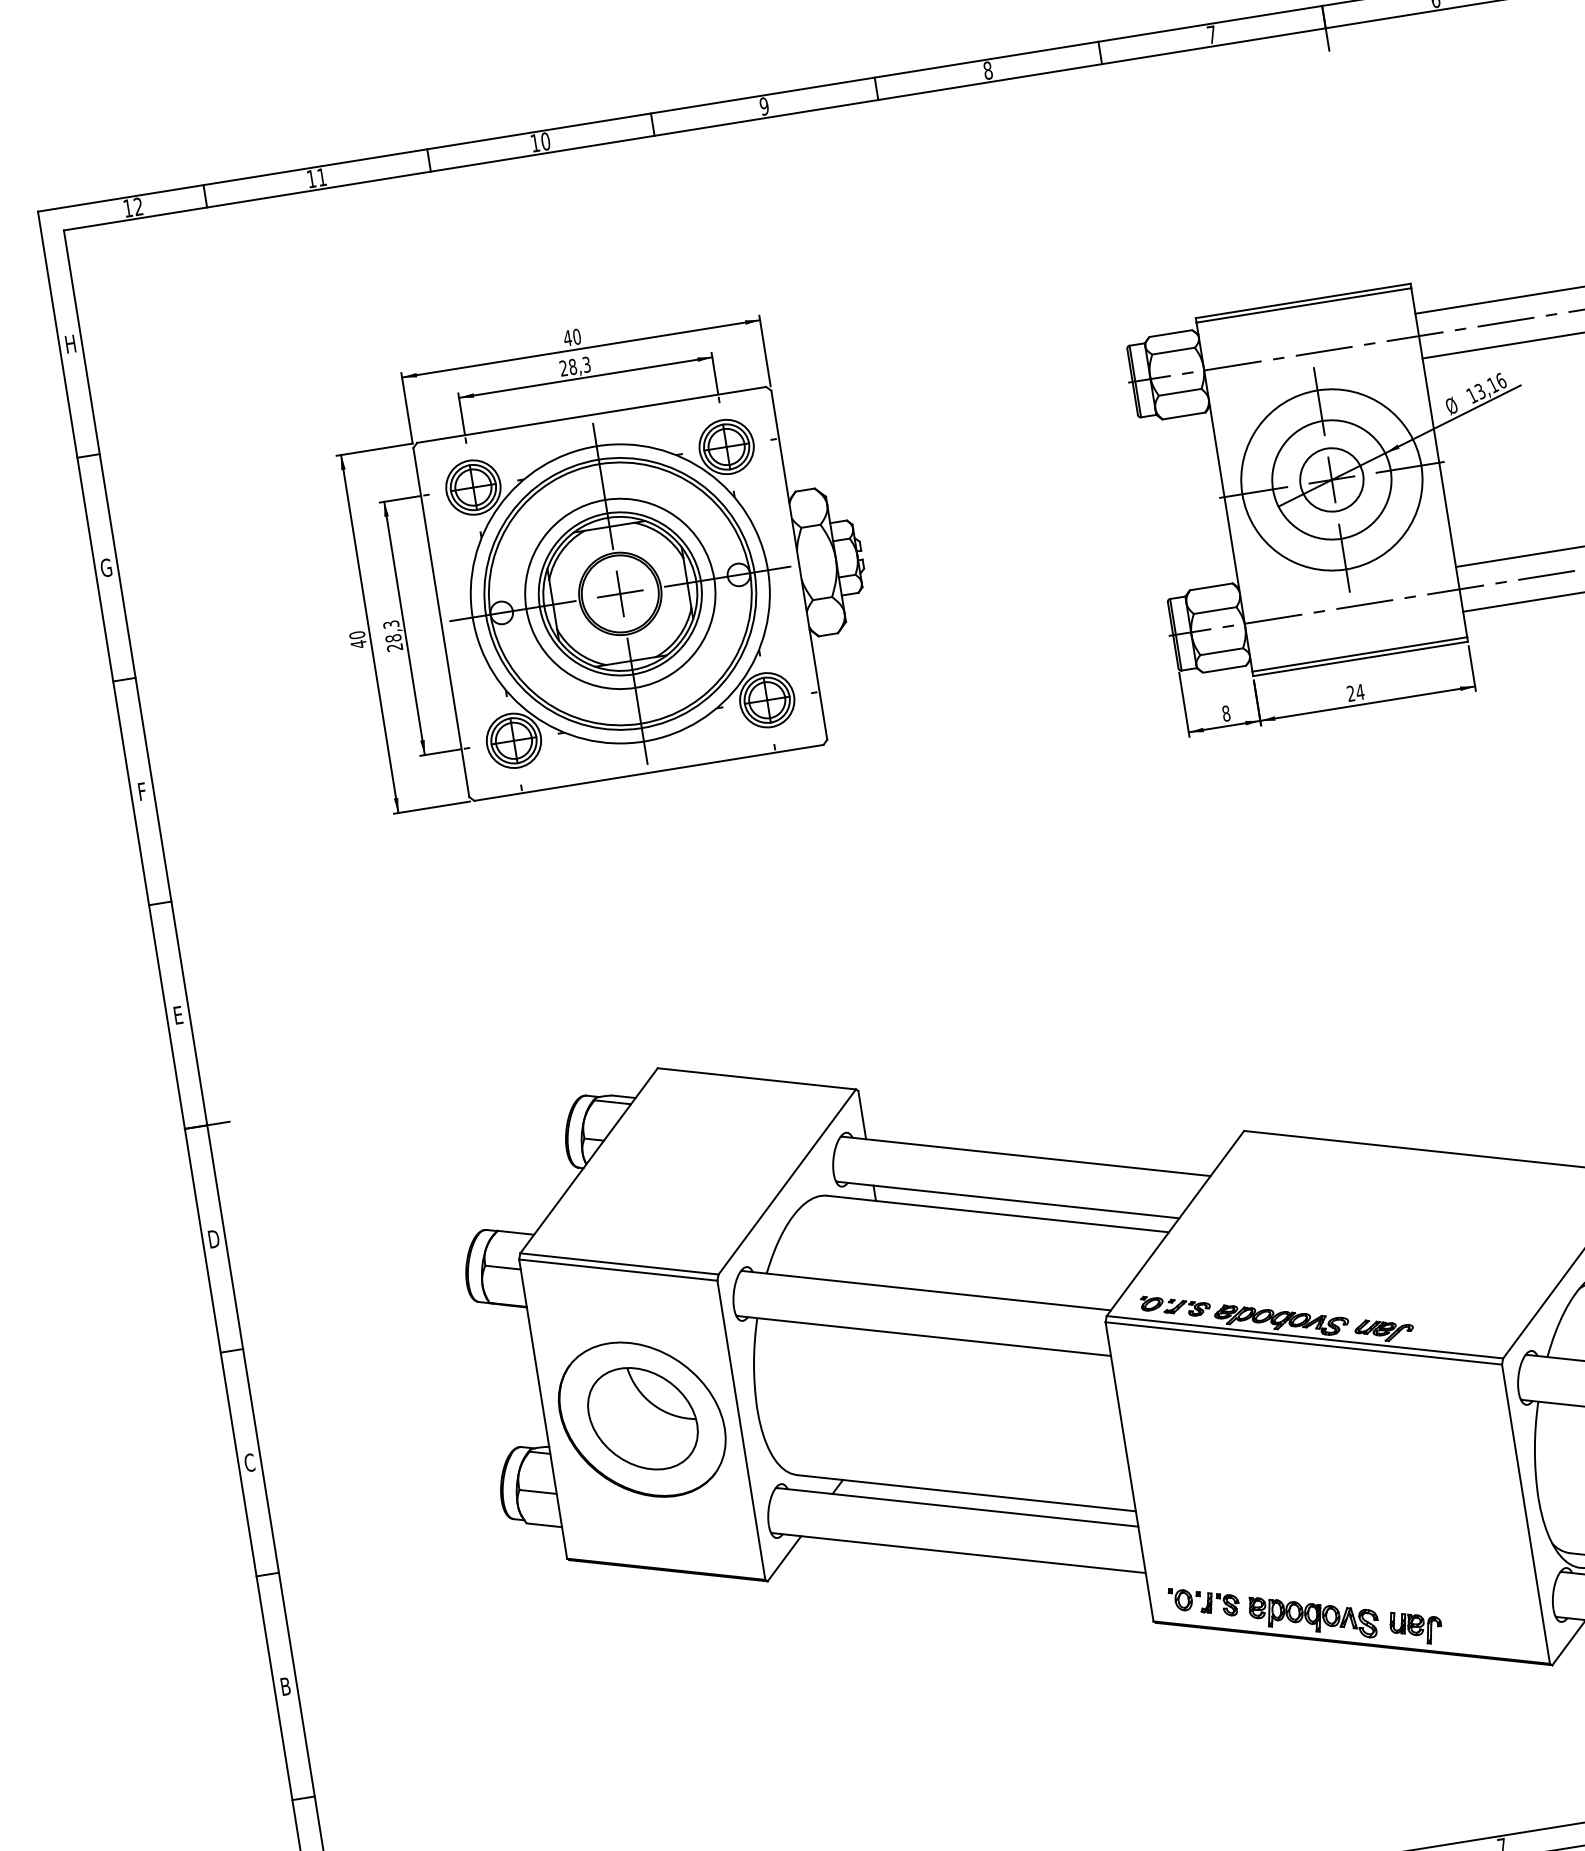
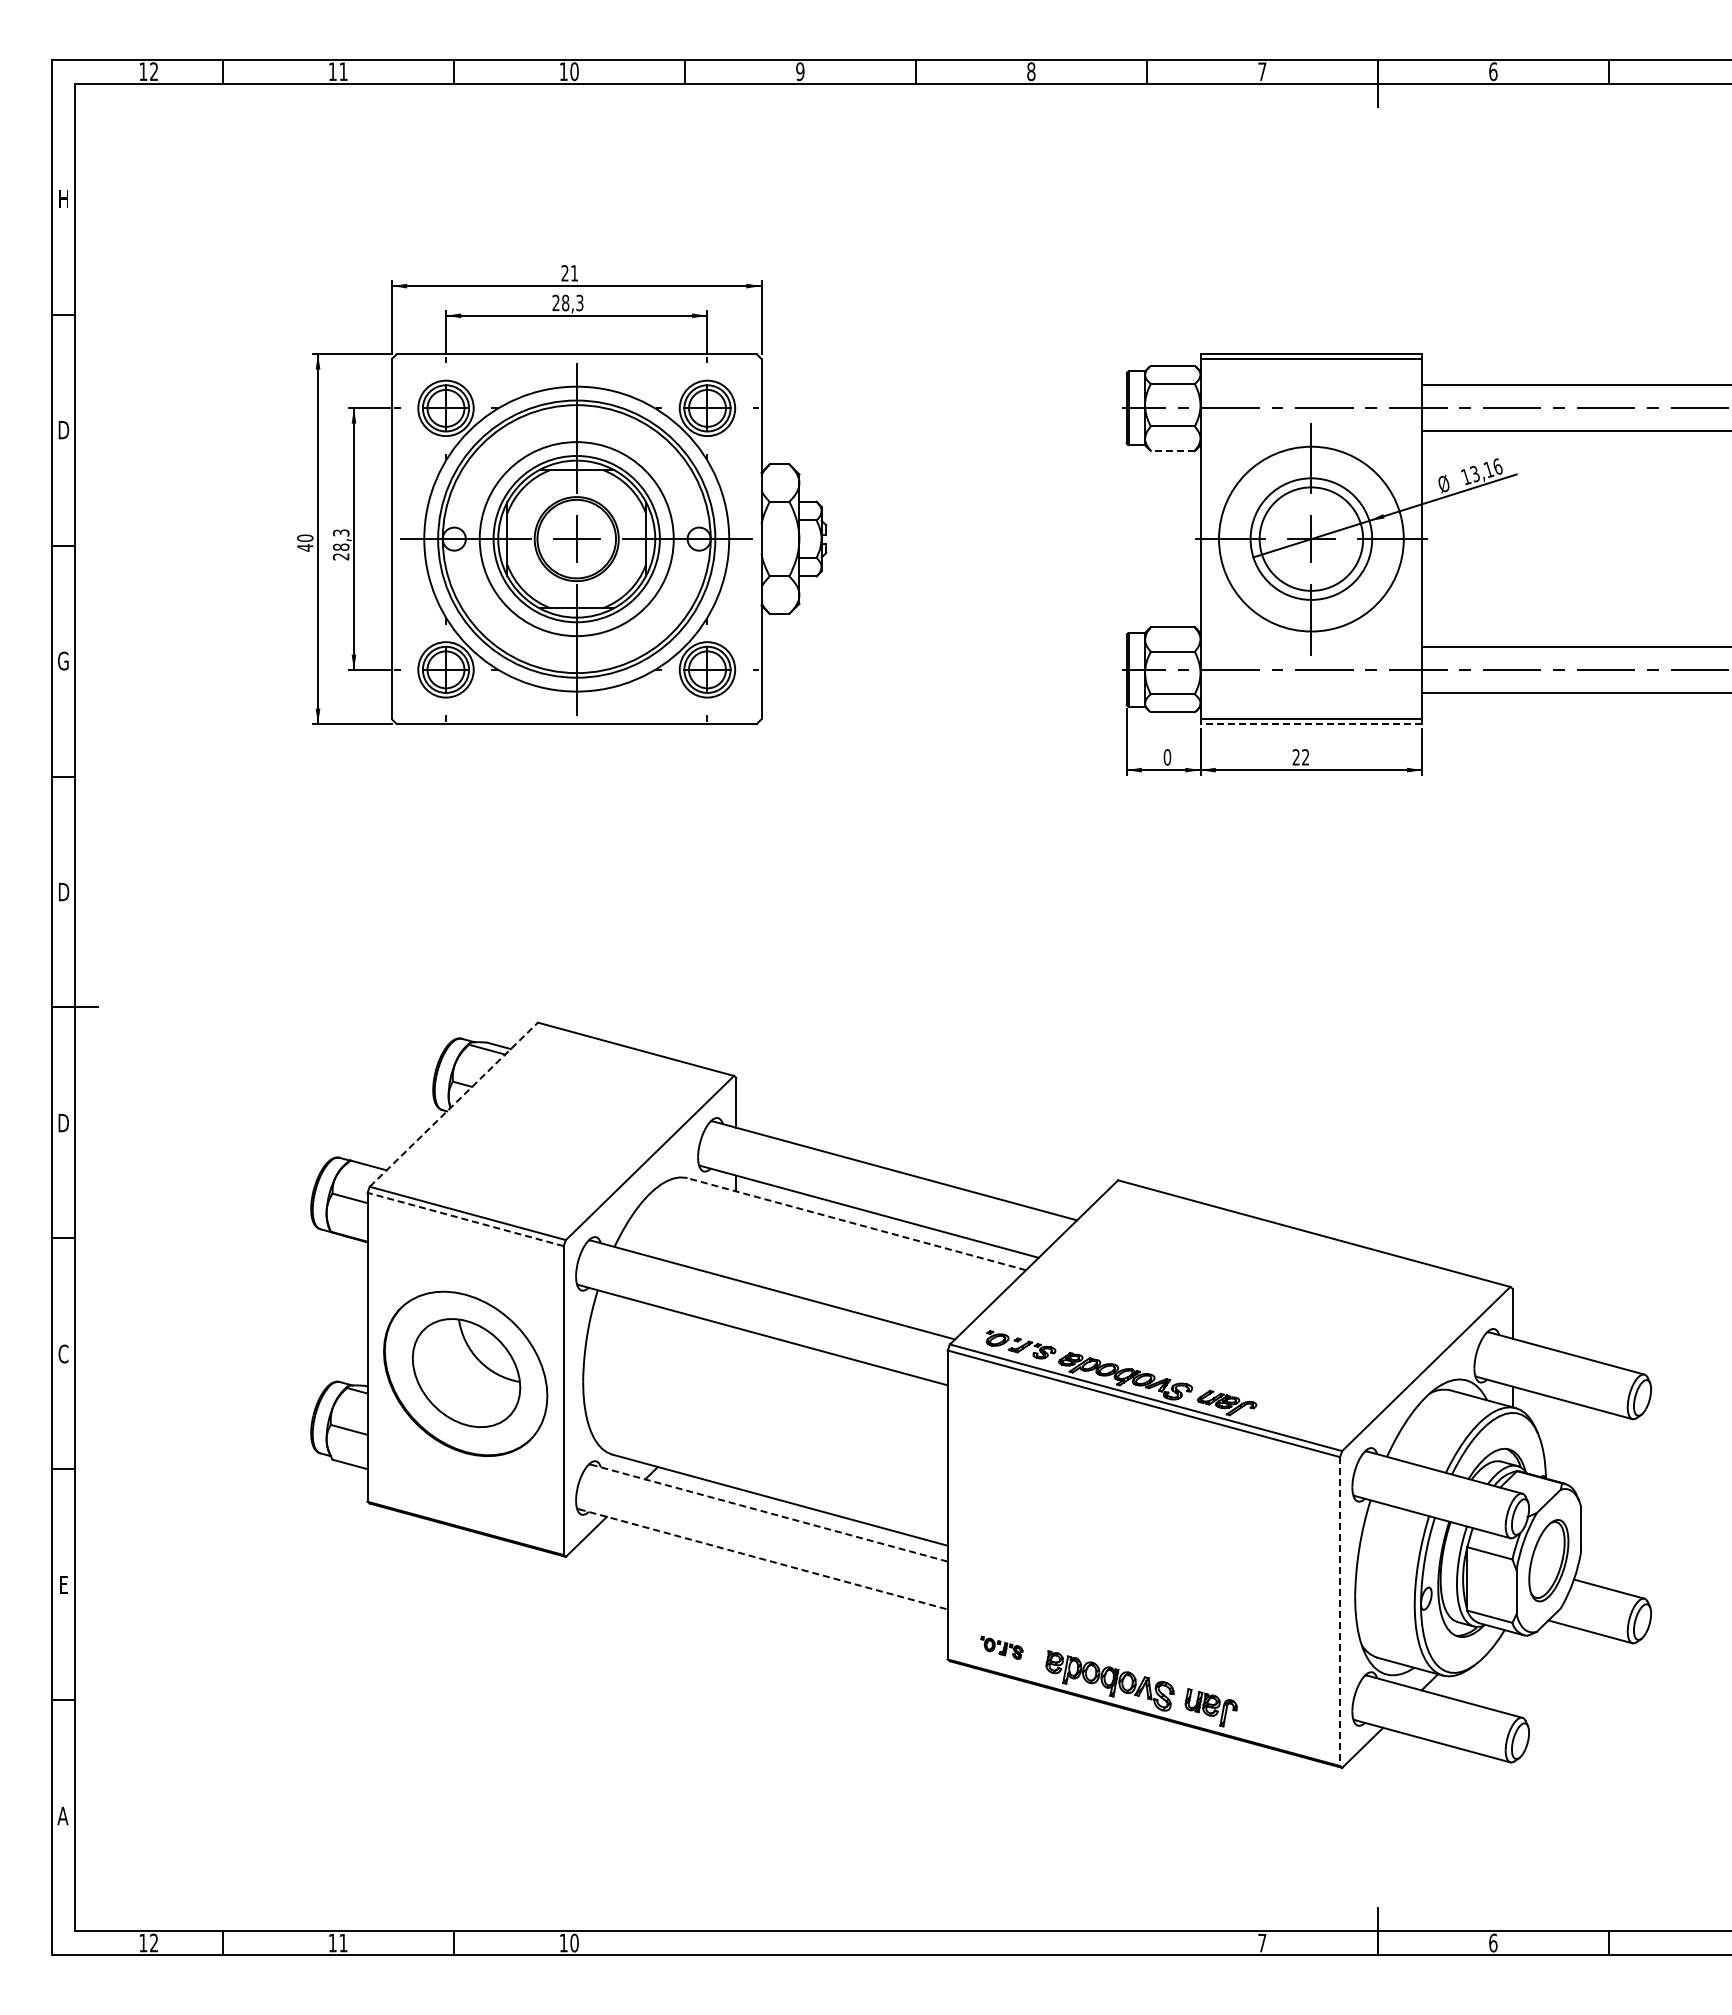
text: (572, 337) -> (569, 273), 40 -> 21
line: (1183, 415) -> (1172, 450), solid -> dashed
circle: (1331, 479) -> (1311, 538), size x1.6
text: (106, 567) -> (63, 429), G -> D
line: (1360, 658) -> (1311, 723), solid -> dashed
text: (1360, 692) -> (1305, 757), 24 -> 22
text: (1226, 713) -> (1167, 757), 8 -> 0
text: (142, 791) -> (63, 660), F -> G
text: (178, 1015) -> (63, 892), E -> D
line: (589, 1160) -> (454, 1104), solid -> dashed
line: (997, 1214) -> (856, 1224), solid -> dashed
line: (618, 1270) -> (465, 1219), solid -> dashed
line: (958, 1507) -> (769, 1513), solid -> dashed
line: (1526, 1515) -> (1340, 1612), solid -> dashed
line: (959, 1553) -> (763, 1559), solid -> dashed
part: (1203, 1601) -> (1001, 1647), size x0.6
text: (285, 1686) -> (63, 1584), B -> E

